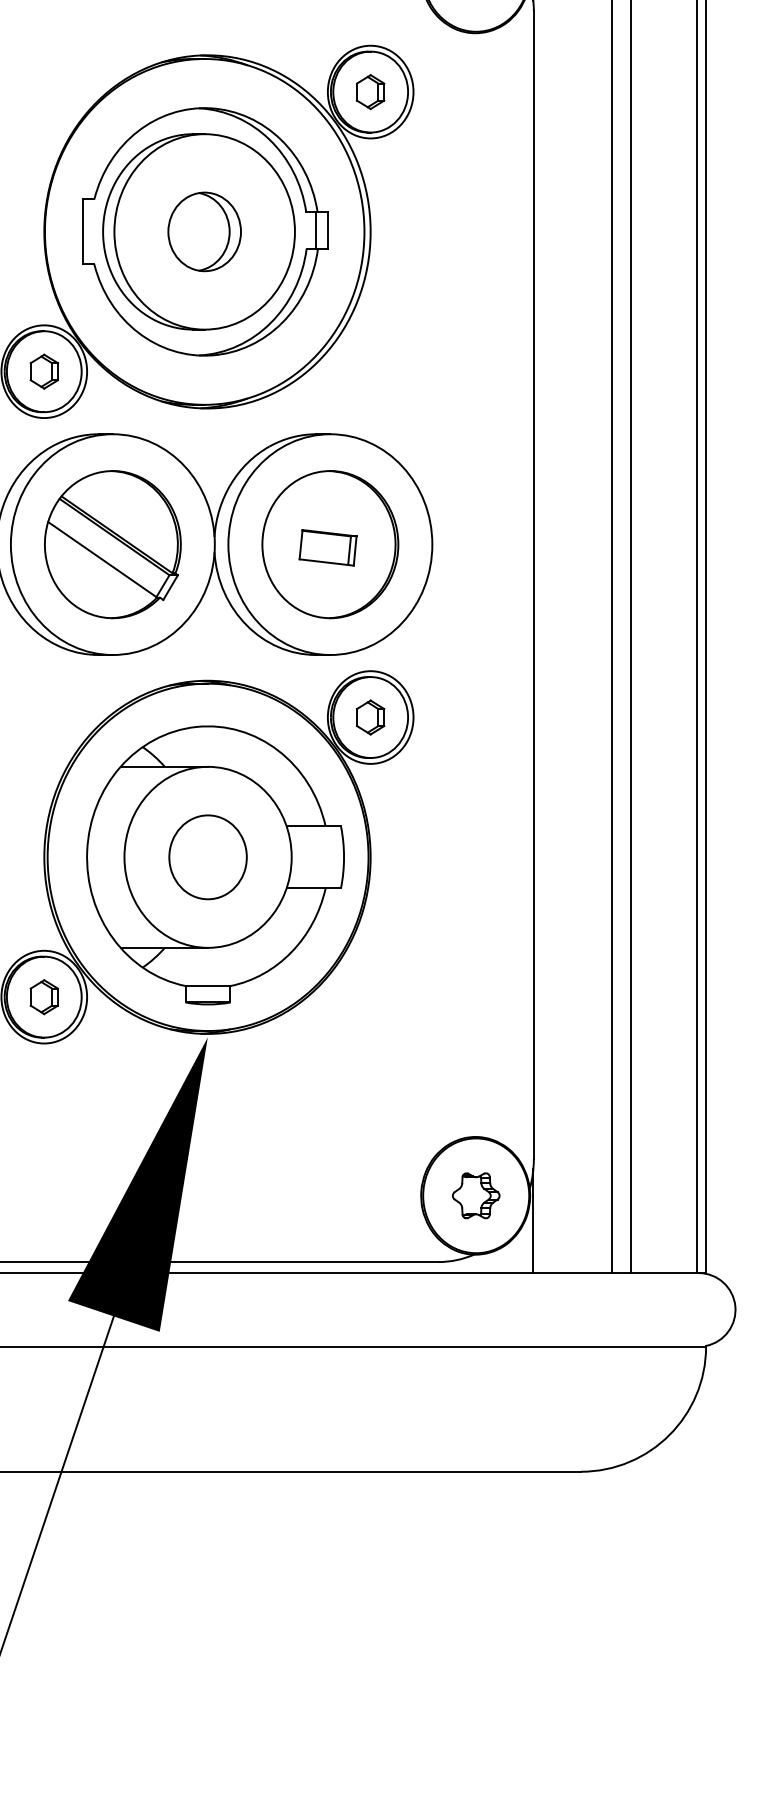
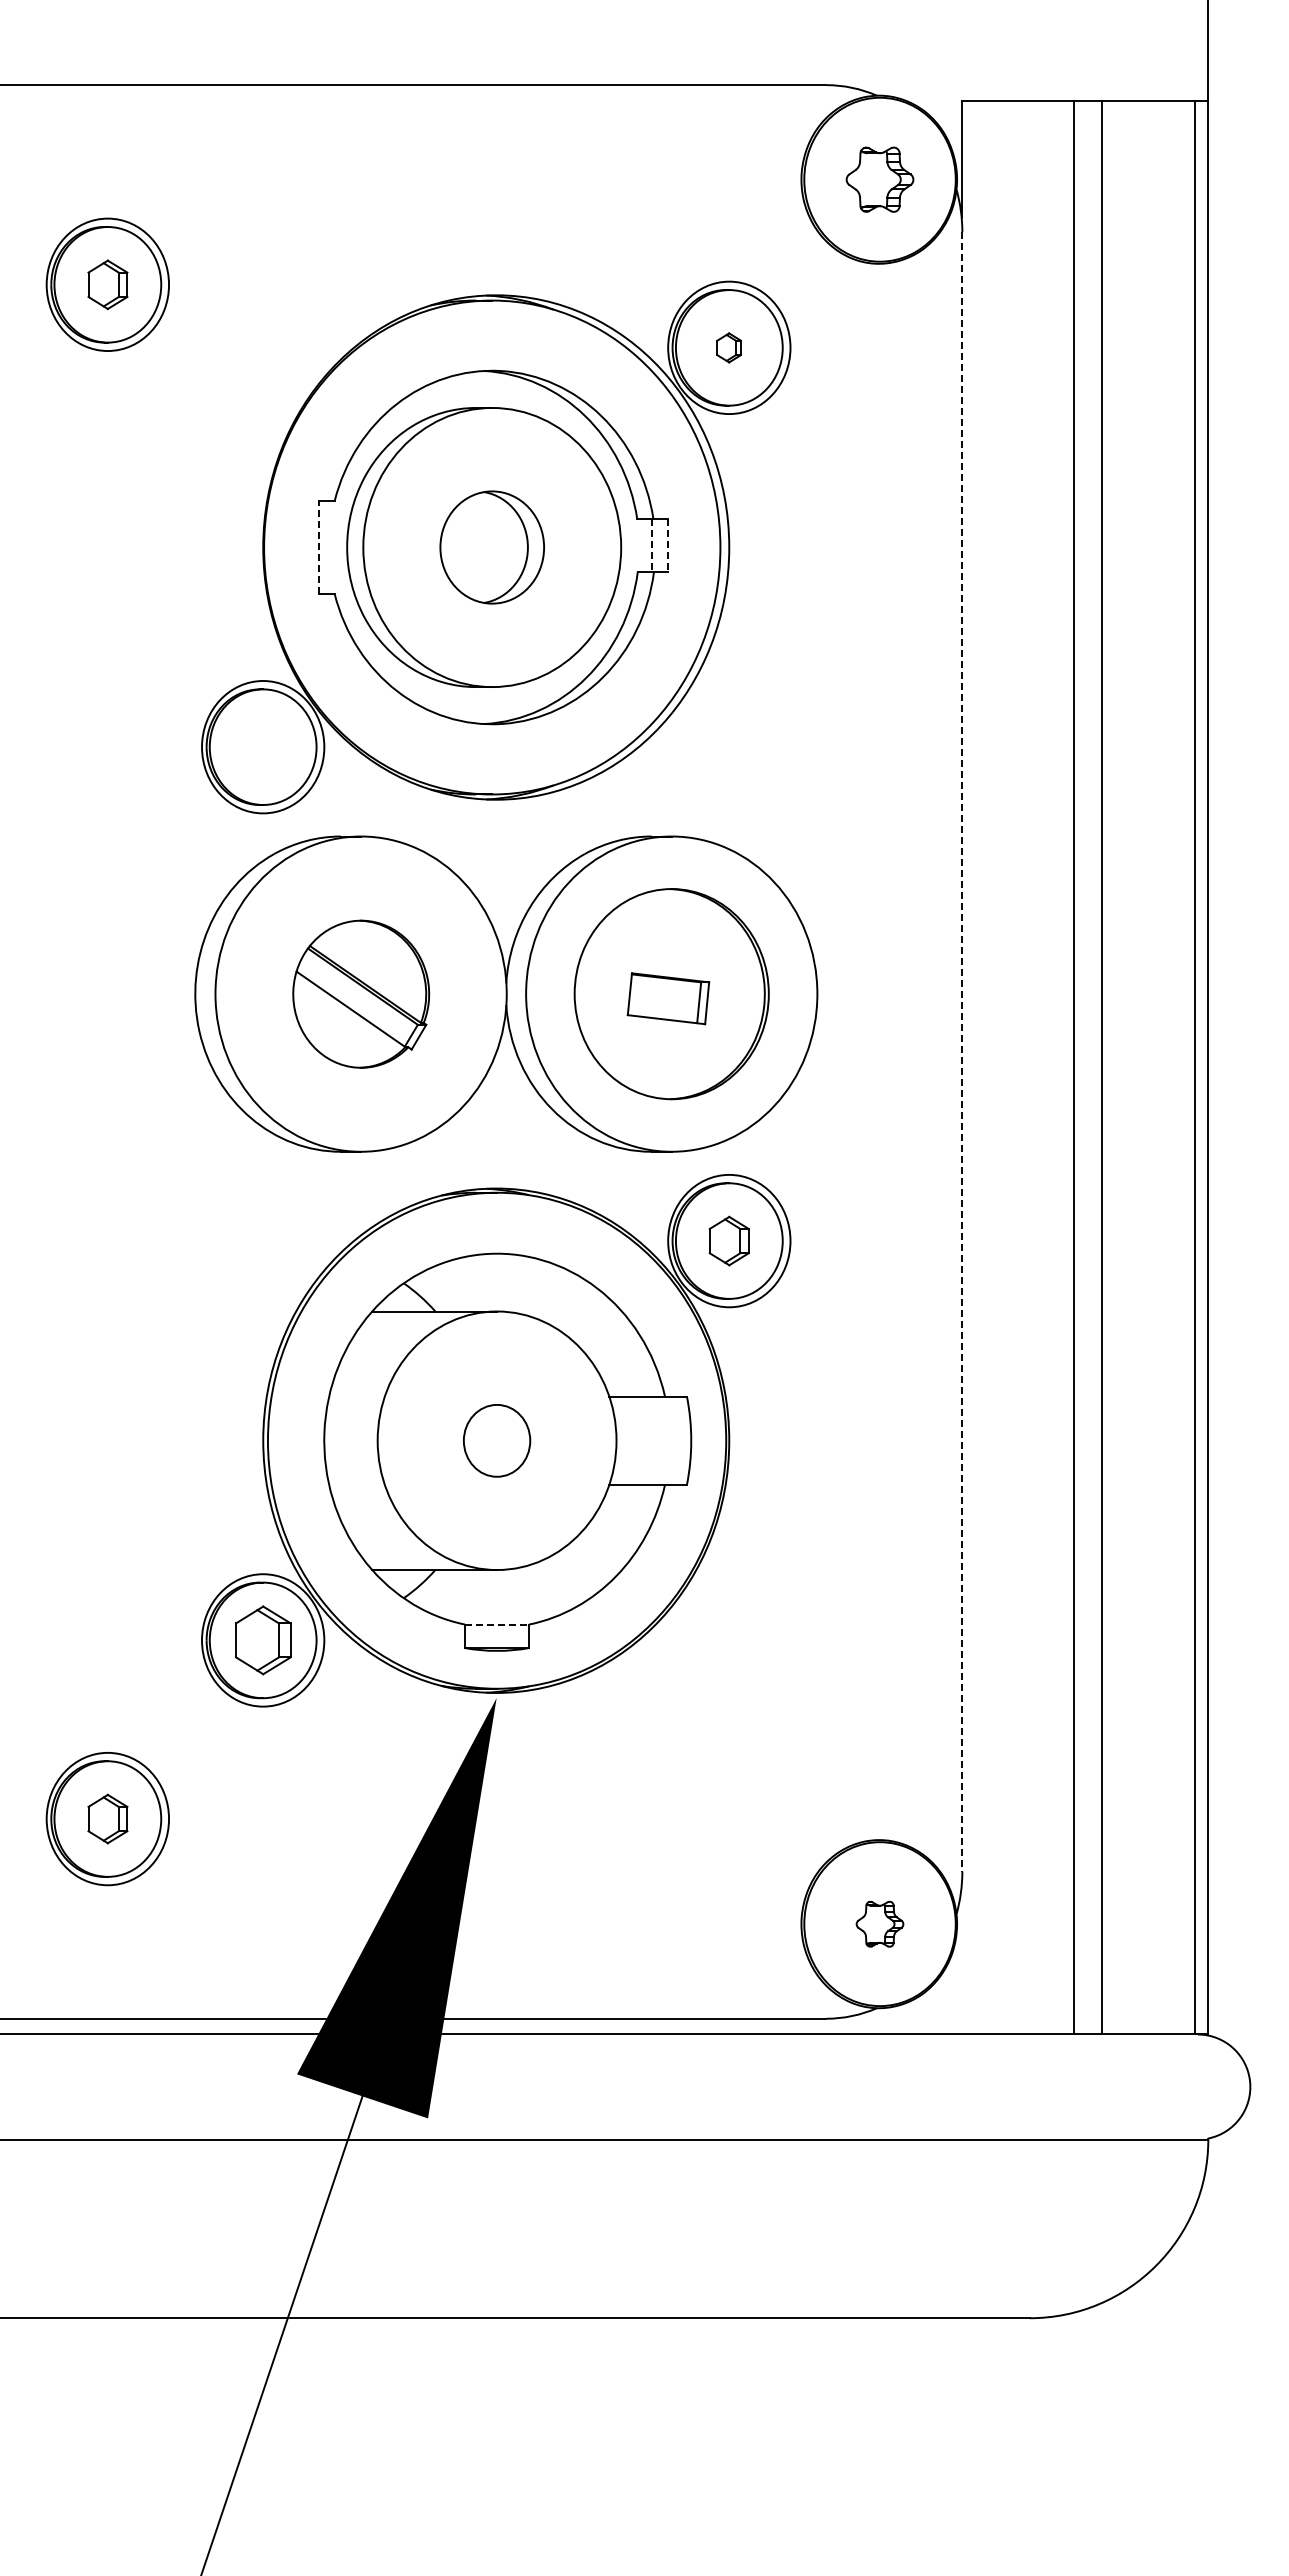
part: (370, 91) -> (728, 347), size x0.6
line: (316, 230) -> (651, 545), solid -> dashed
line: (327, 230) -> (667, 545), solid -> dashed
line: (83, 231) -> (318, 547), solid -> dashed
part: (43, 371) -> (262, 746), removed
part: (113, 544) -> (361, 994), size x0.7
line: (533, 584) -> (962, 1051), solid -> dashed
part: (207, 857) -> (496, 1440), size x0.6
line: (208, 986) -> (497, 1624), solid -> dashed
part: (43, 997) -> (262, 1640), size x1.4
part: (475, 1196) -> (879, 1924), size x0.7
line: (533, 1221) -> (961, 1960), removed

